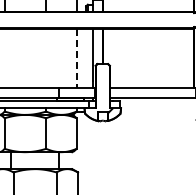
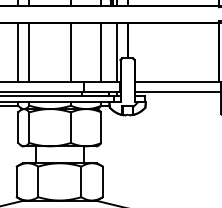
line: (4, 57) -> (29, 51), added
line: (45, 57) -> (70, 51), added
line: (76, 58) -> (101, 52), dashed -> solid

